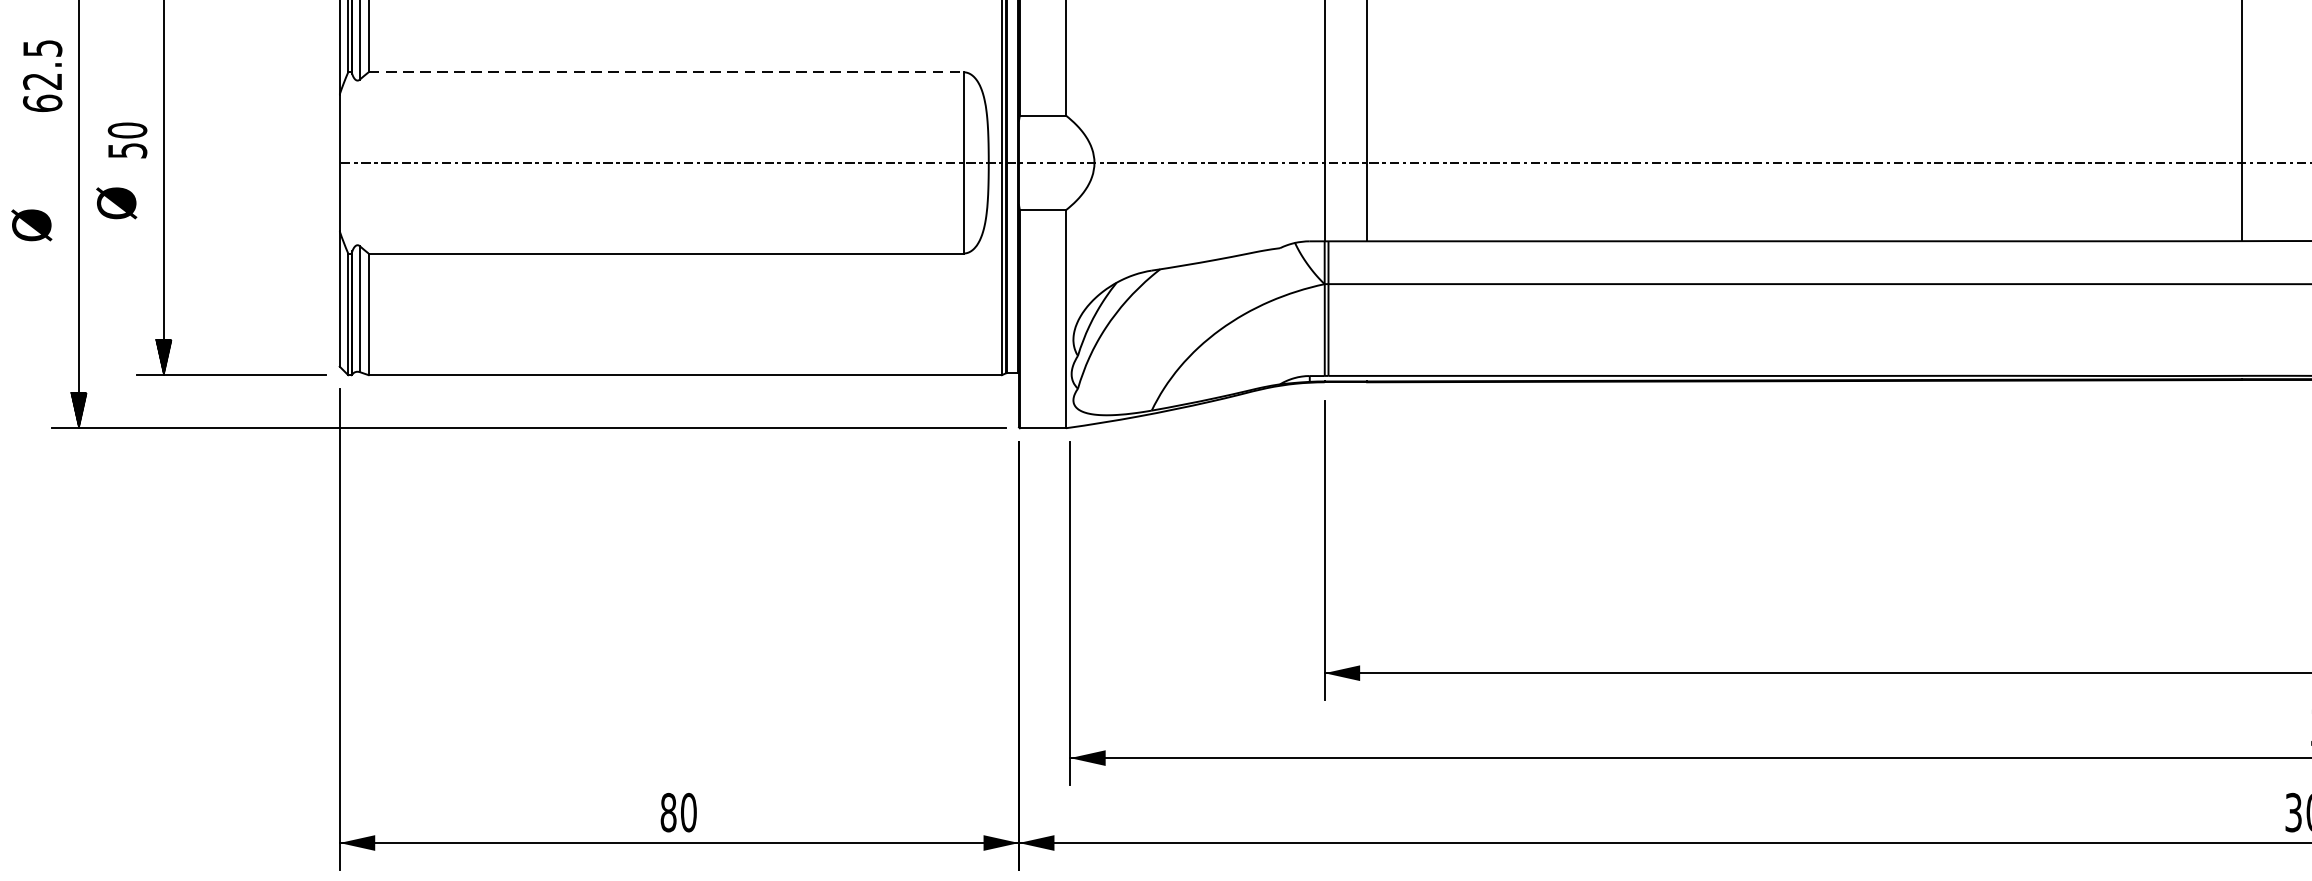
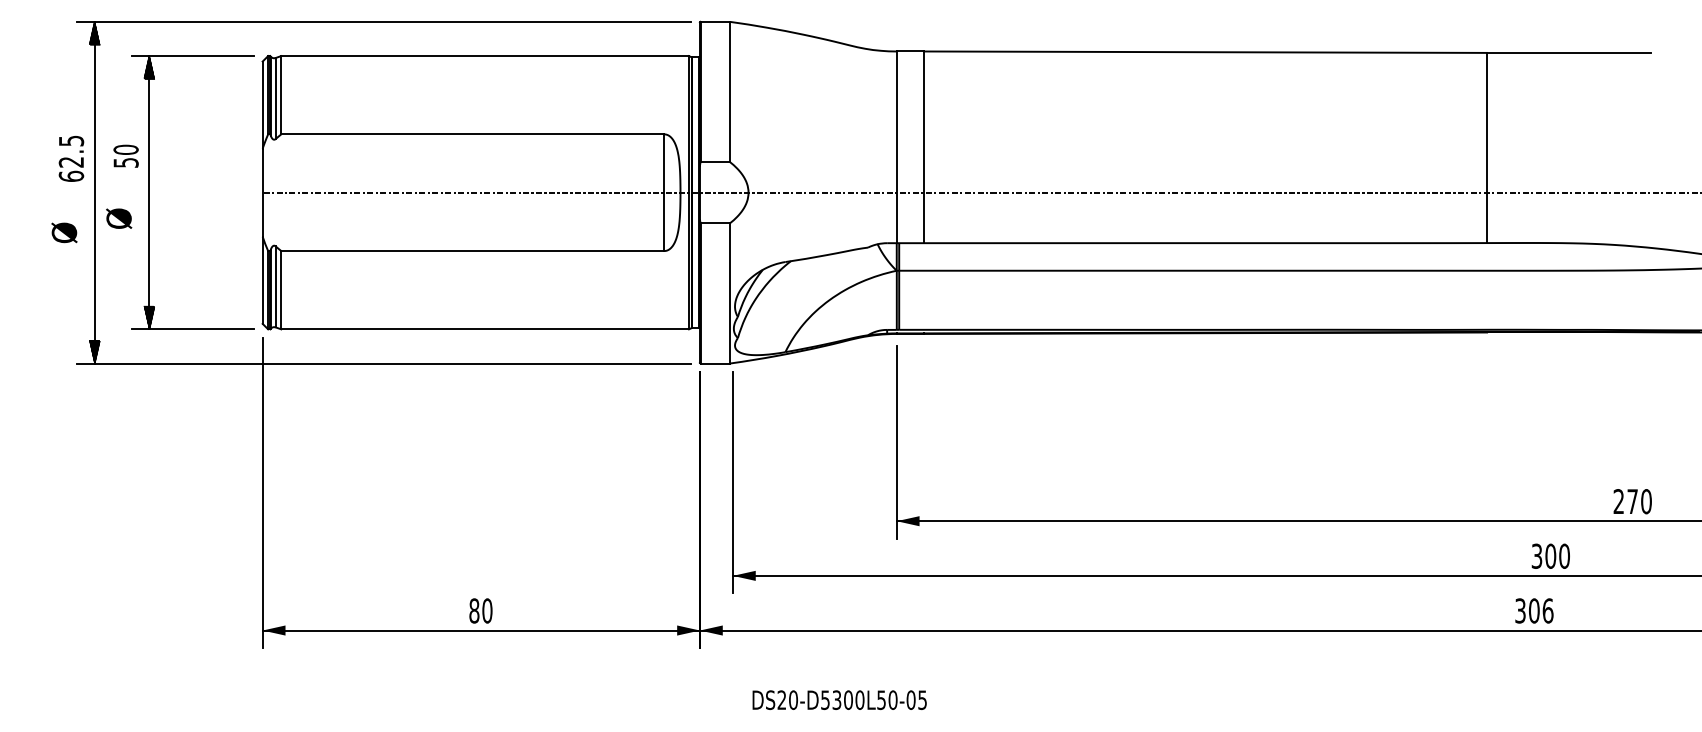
line: (665, 72) -> (472, 134), dashed -> solid
text: (42, 75) -> (71, 158), moved
text: (126, 139) -> (125, 155), moved

